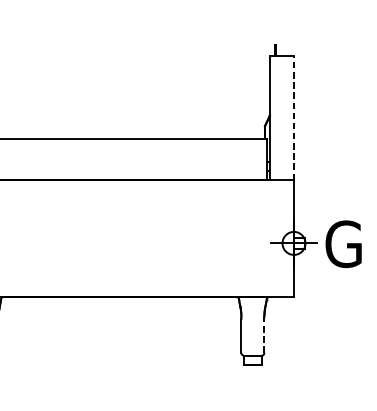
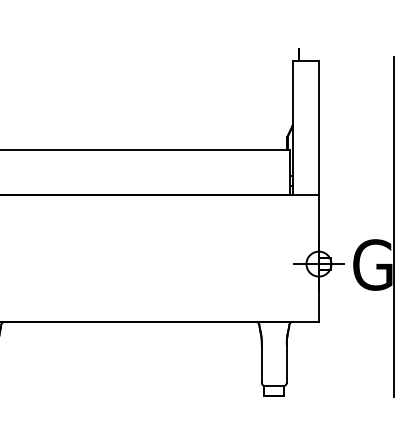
line: (294, 117) -> (319, 127), dashed -> solid
line: (362, 209) -> (393, 227), added
line: (264, 335) -> (286, 363), dashed -> solid

